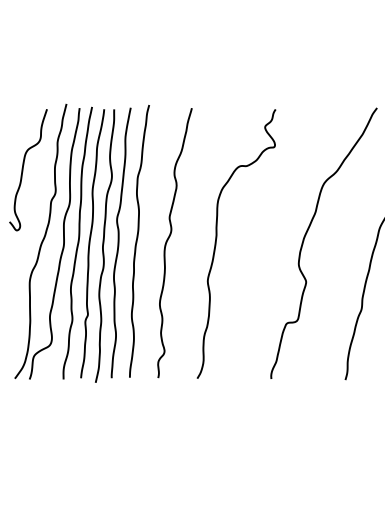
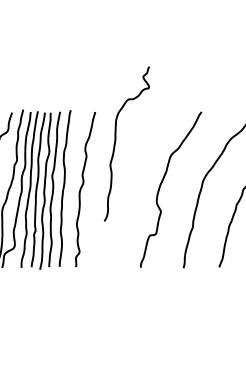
curve: (218, 239) -> (116, 141), moved

